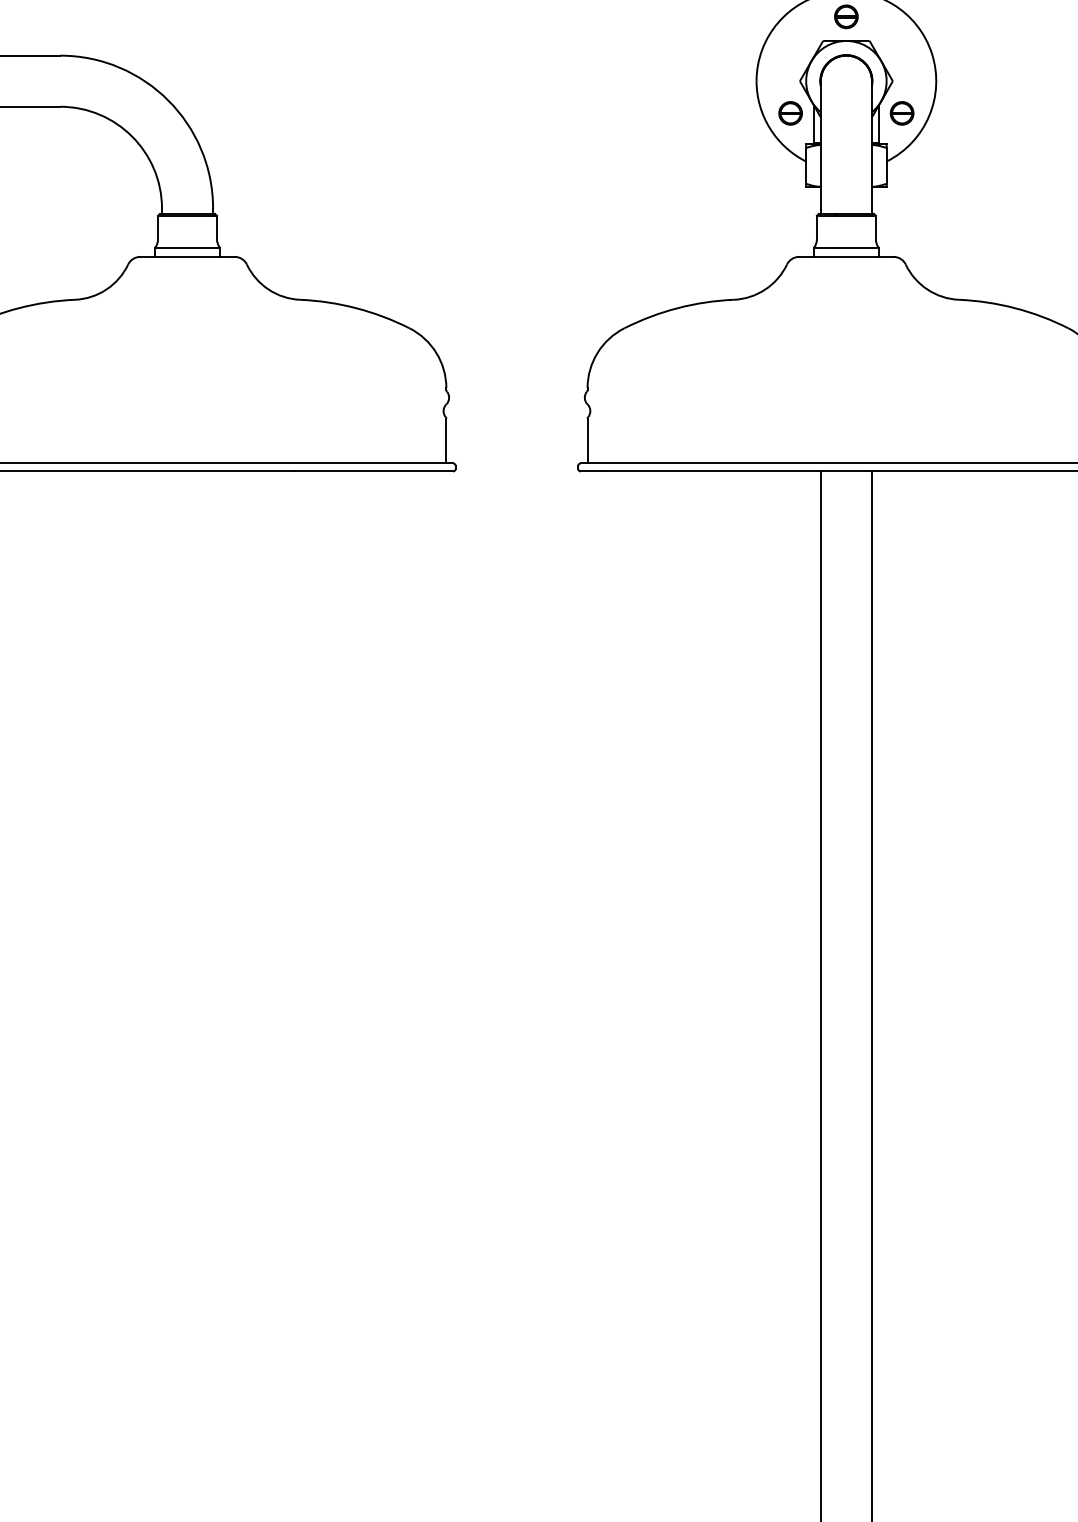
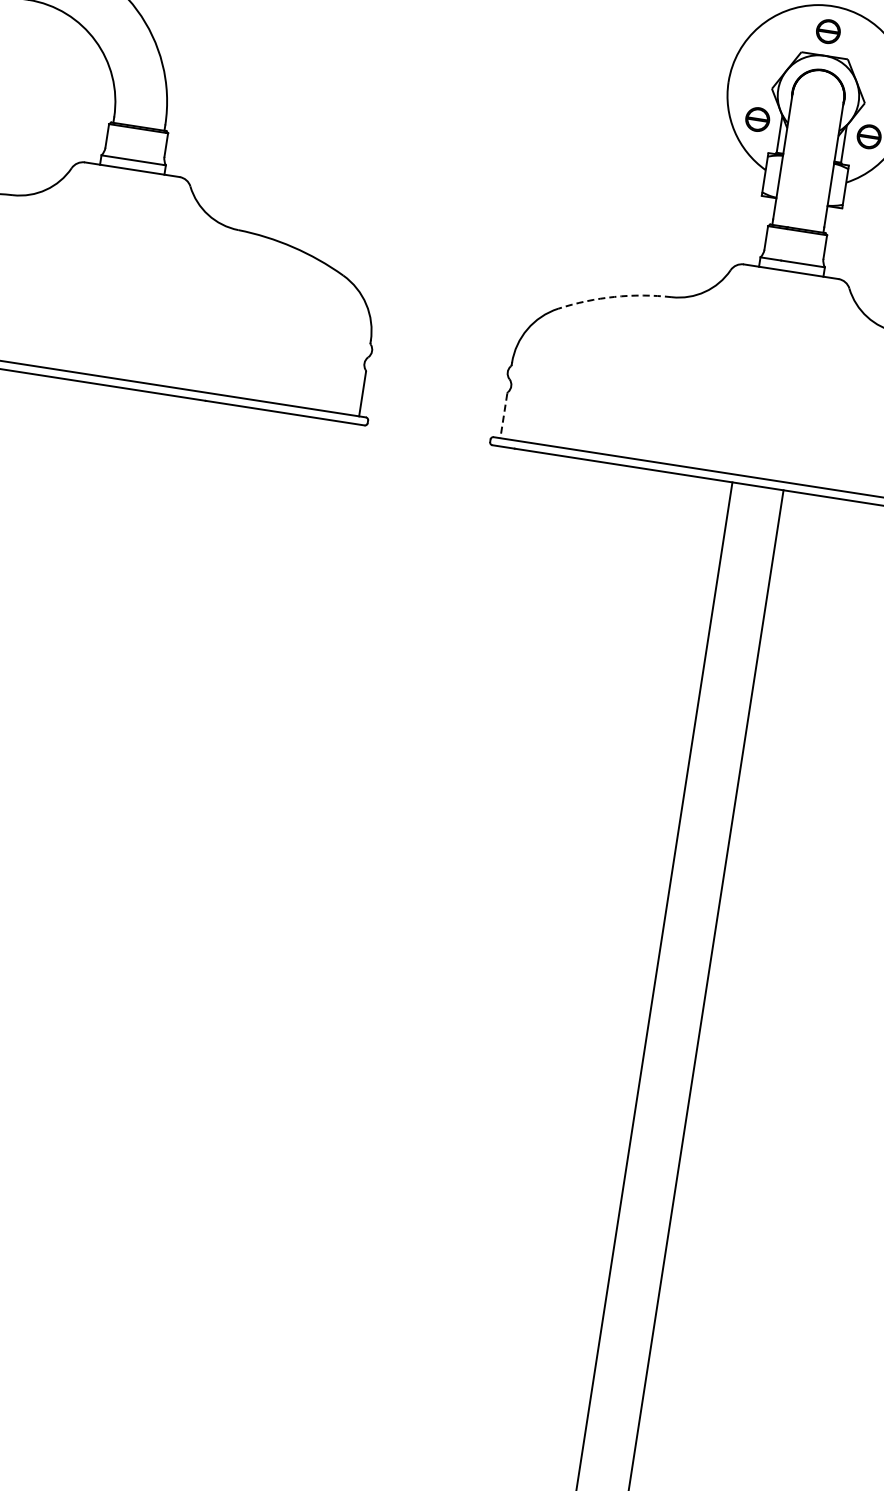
arc: (677, 308) -> (614, 297), solid -> dashed
line: (587, 441) -> (503, 416), solid -> dashed

